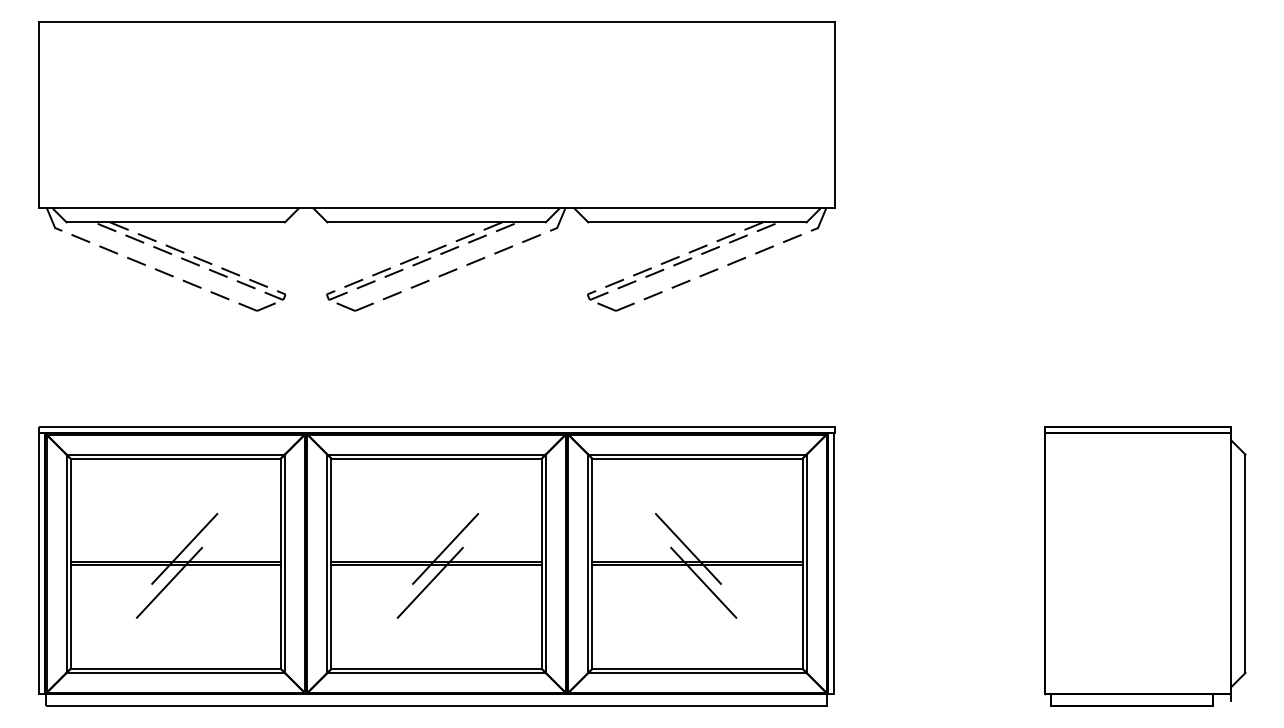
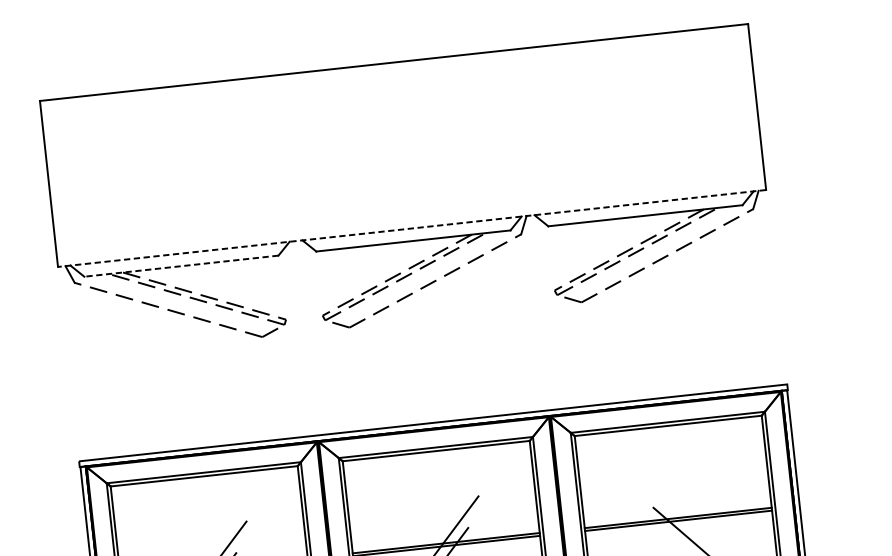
line: (436, 208) -> (411, 228), solid -> dashed
line: (175, 222) -> (181, 266), solid -> dashed
line: (687, 548) -> (668, 506), removed

